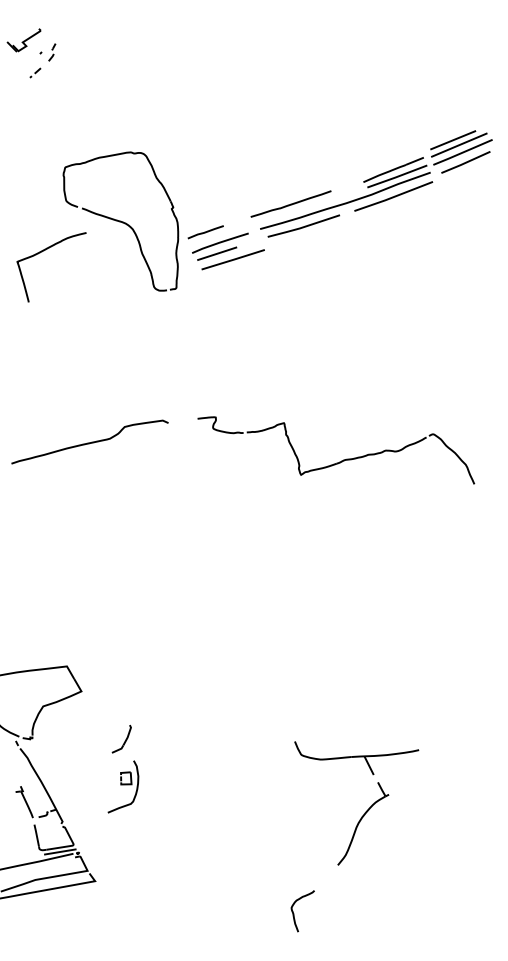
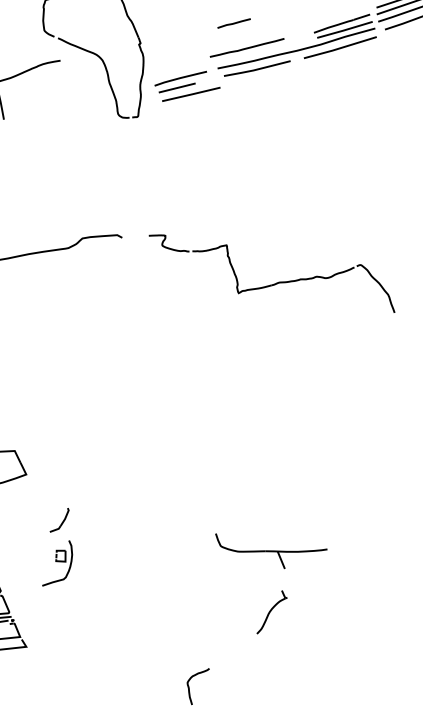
line: (205, 232) -> (233, 23), moved
part: (363, 823) -> (272, 612), size x0.6
curve: (294, 913) -> (189, 687), moved

